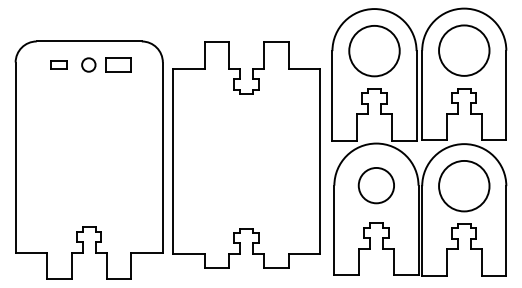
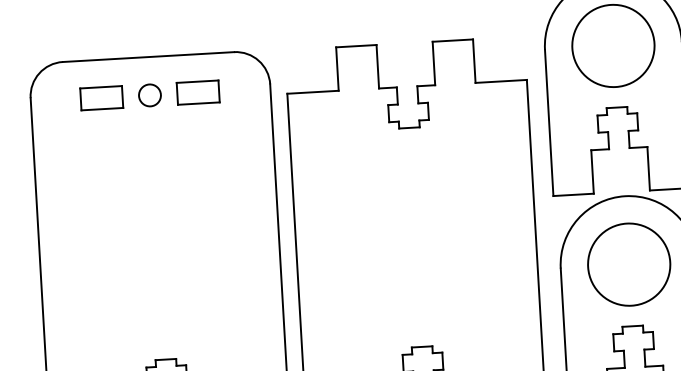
part: (58, 64) -> (100, 97), size x1.67
circle: (376, 185) -> (629, 264), size x1.43

